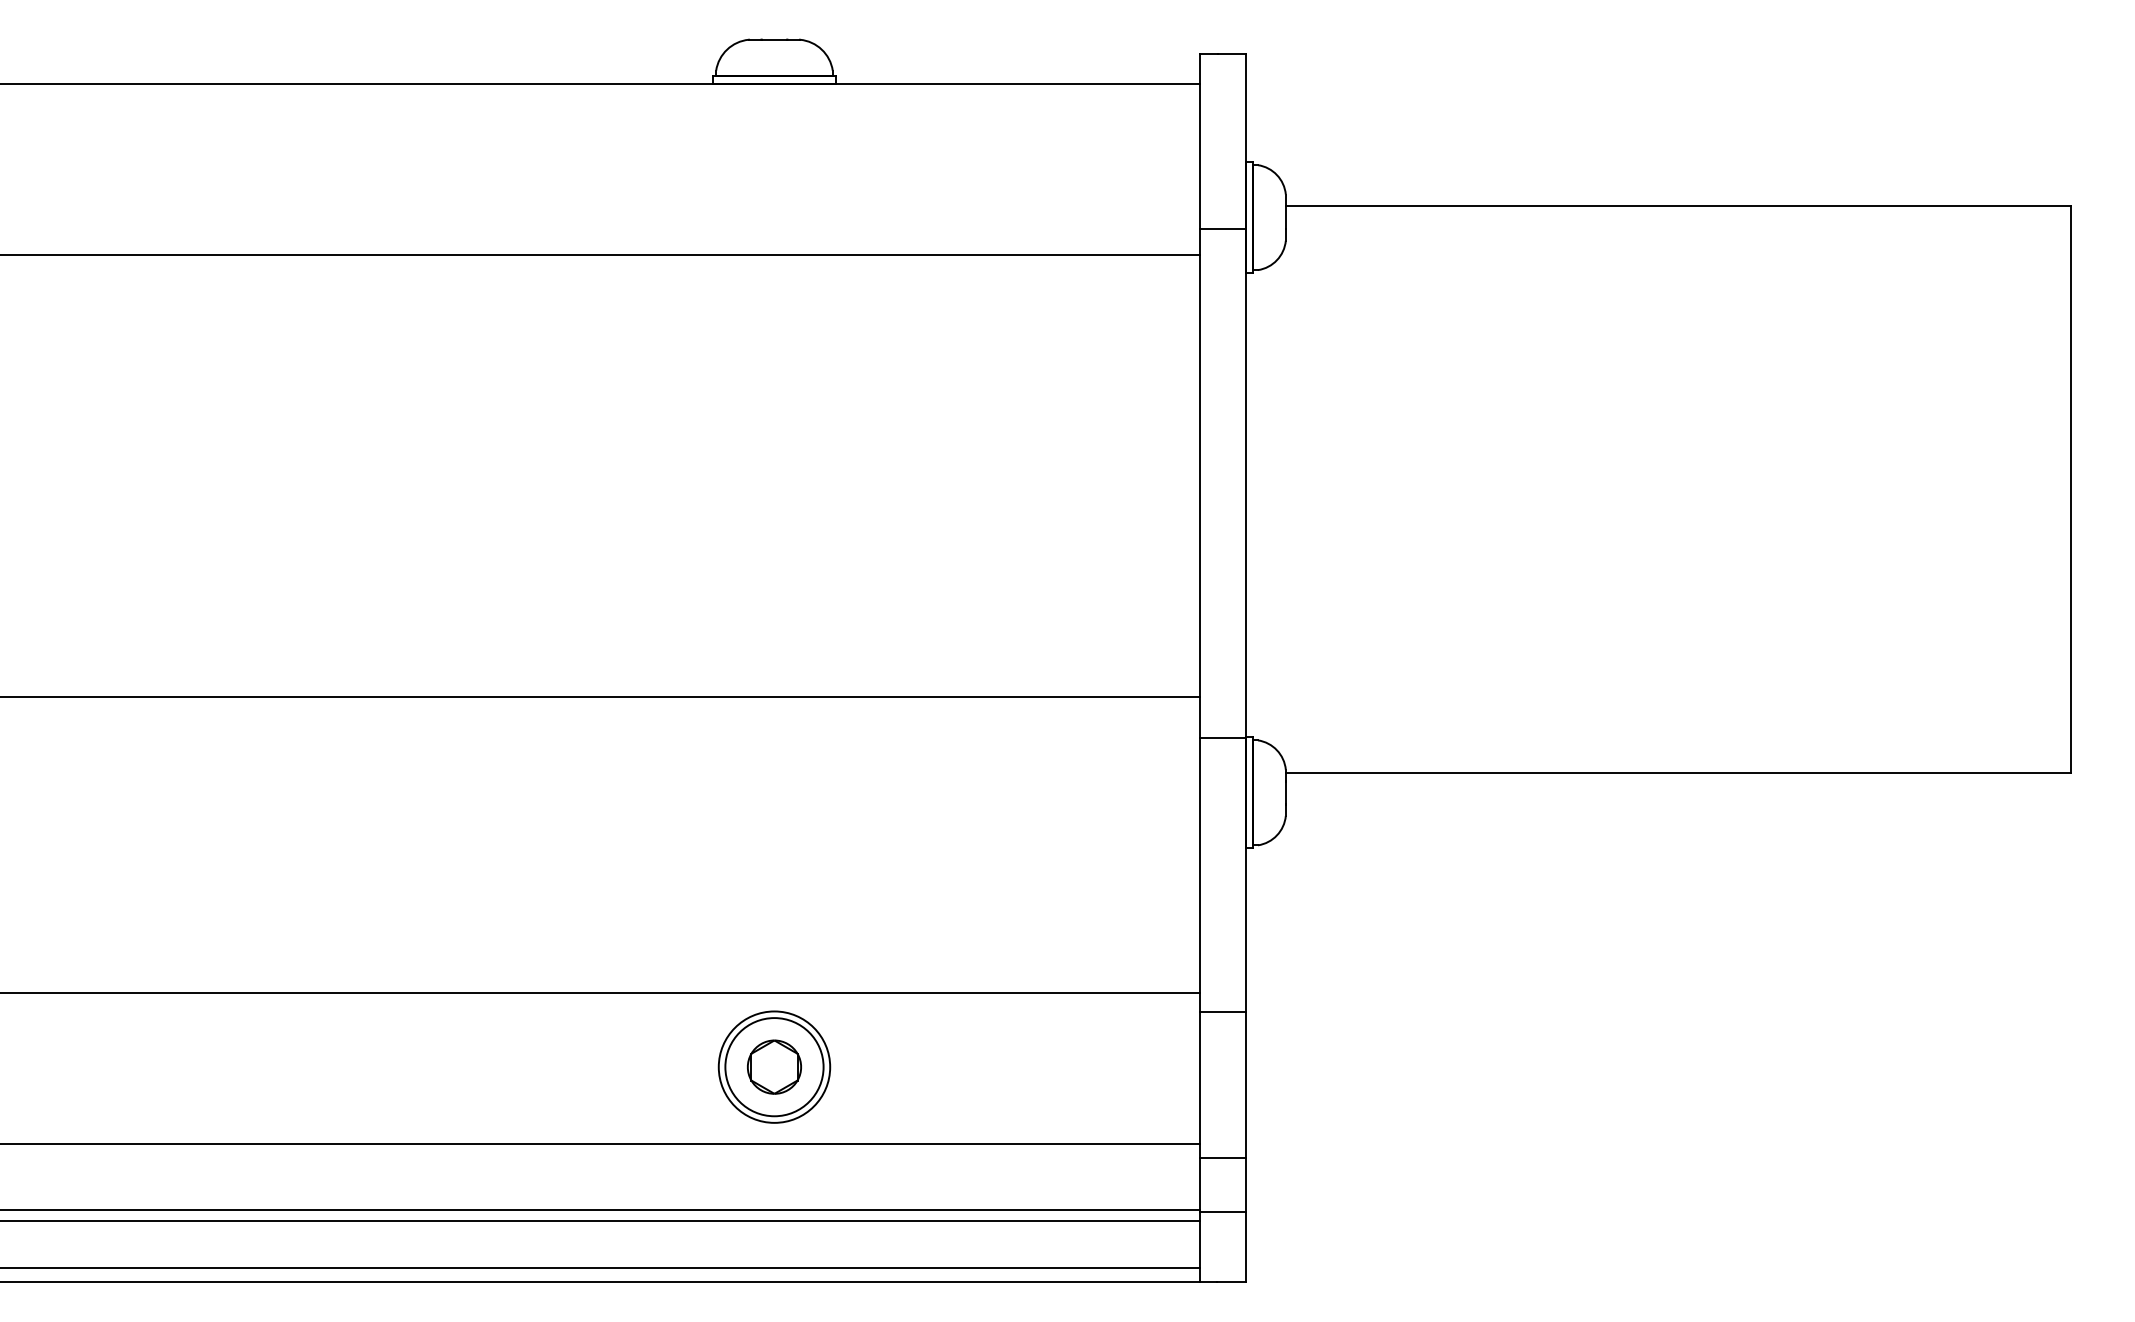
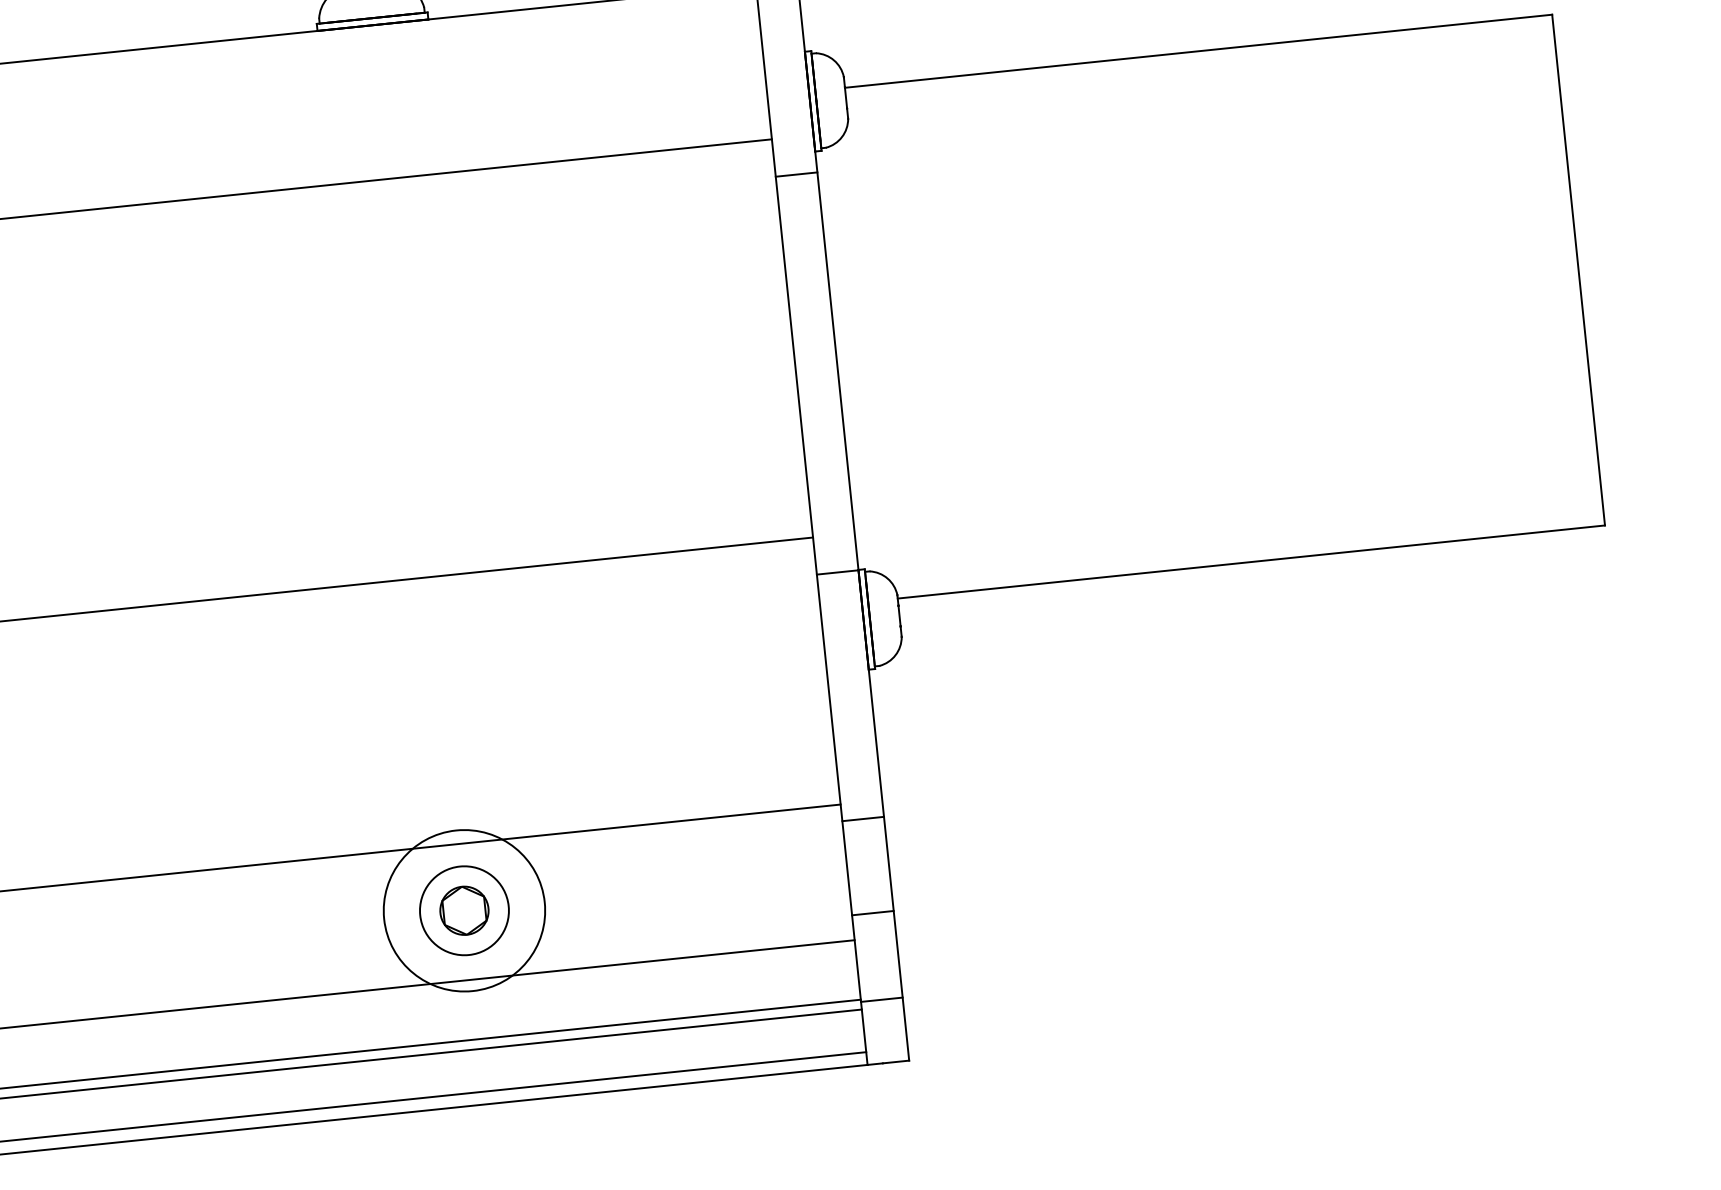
line: (1222, 229) -> (796, 174), moved
circle: (774, 1066) -> (464, 910), size x1.6
line: (1222, 1158) -> (872, 913), moved

